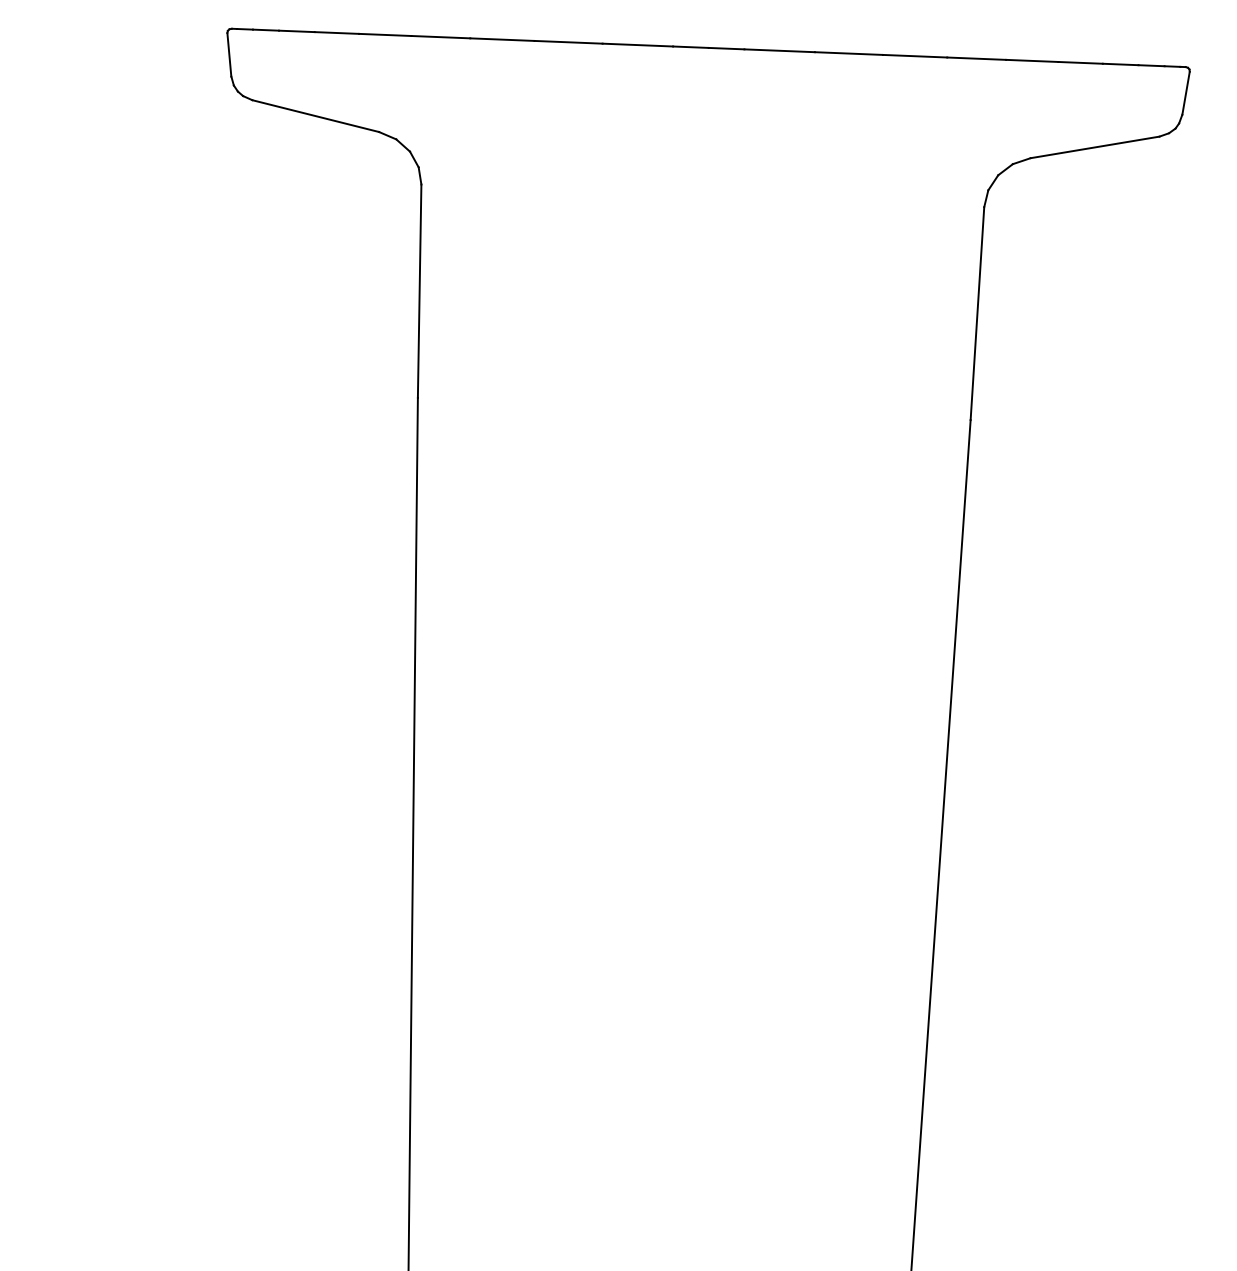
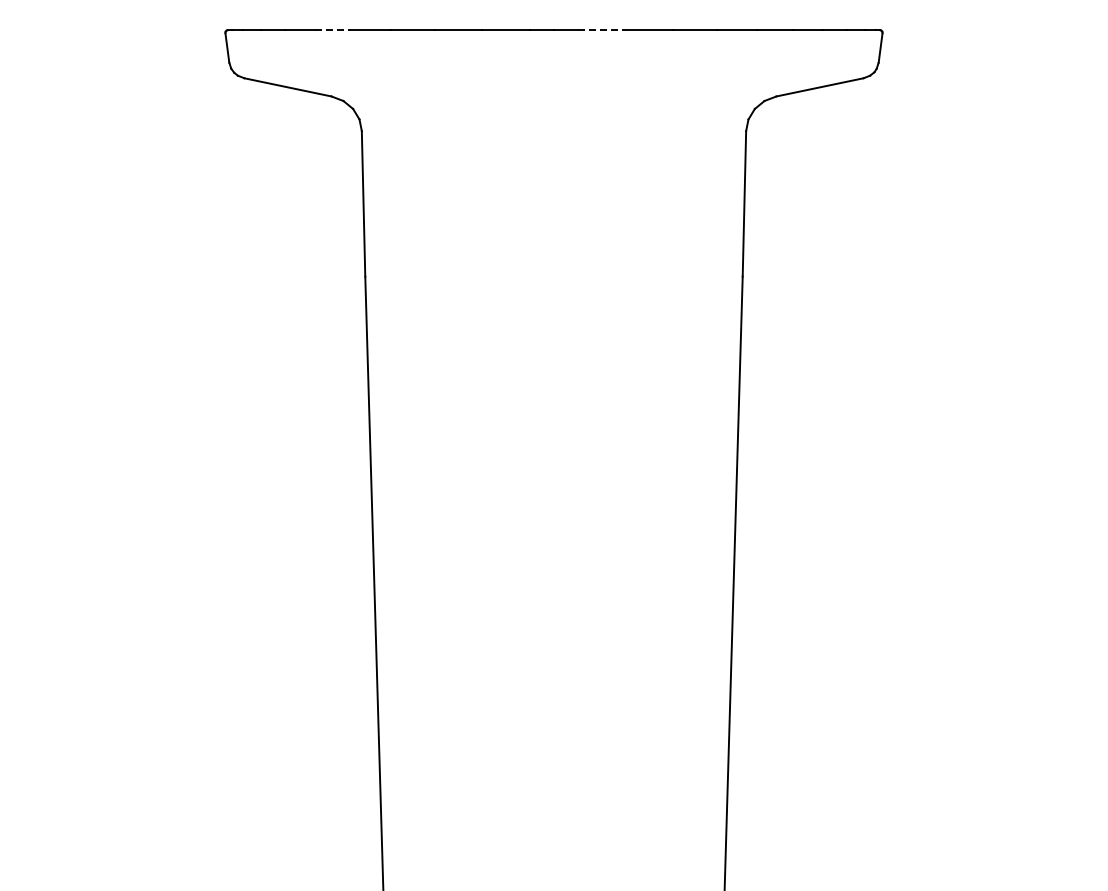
line: (385, 35) -> (333, 30), solid -> dashed
line: (779, 51) -> (602, 30), solid -> dashed

